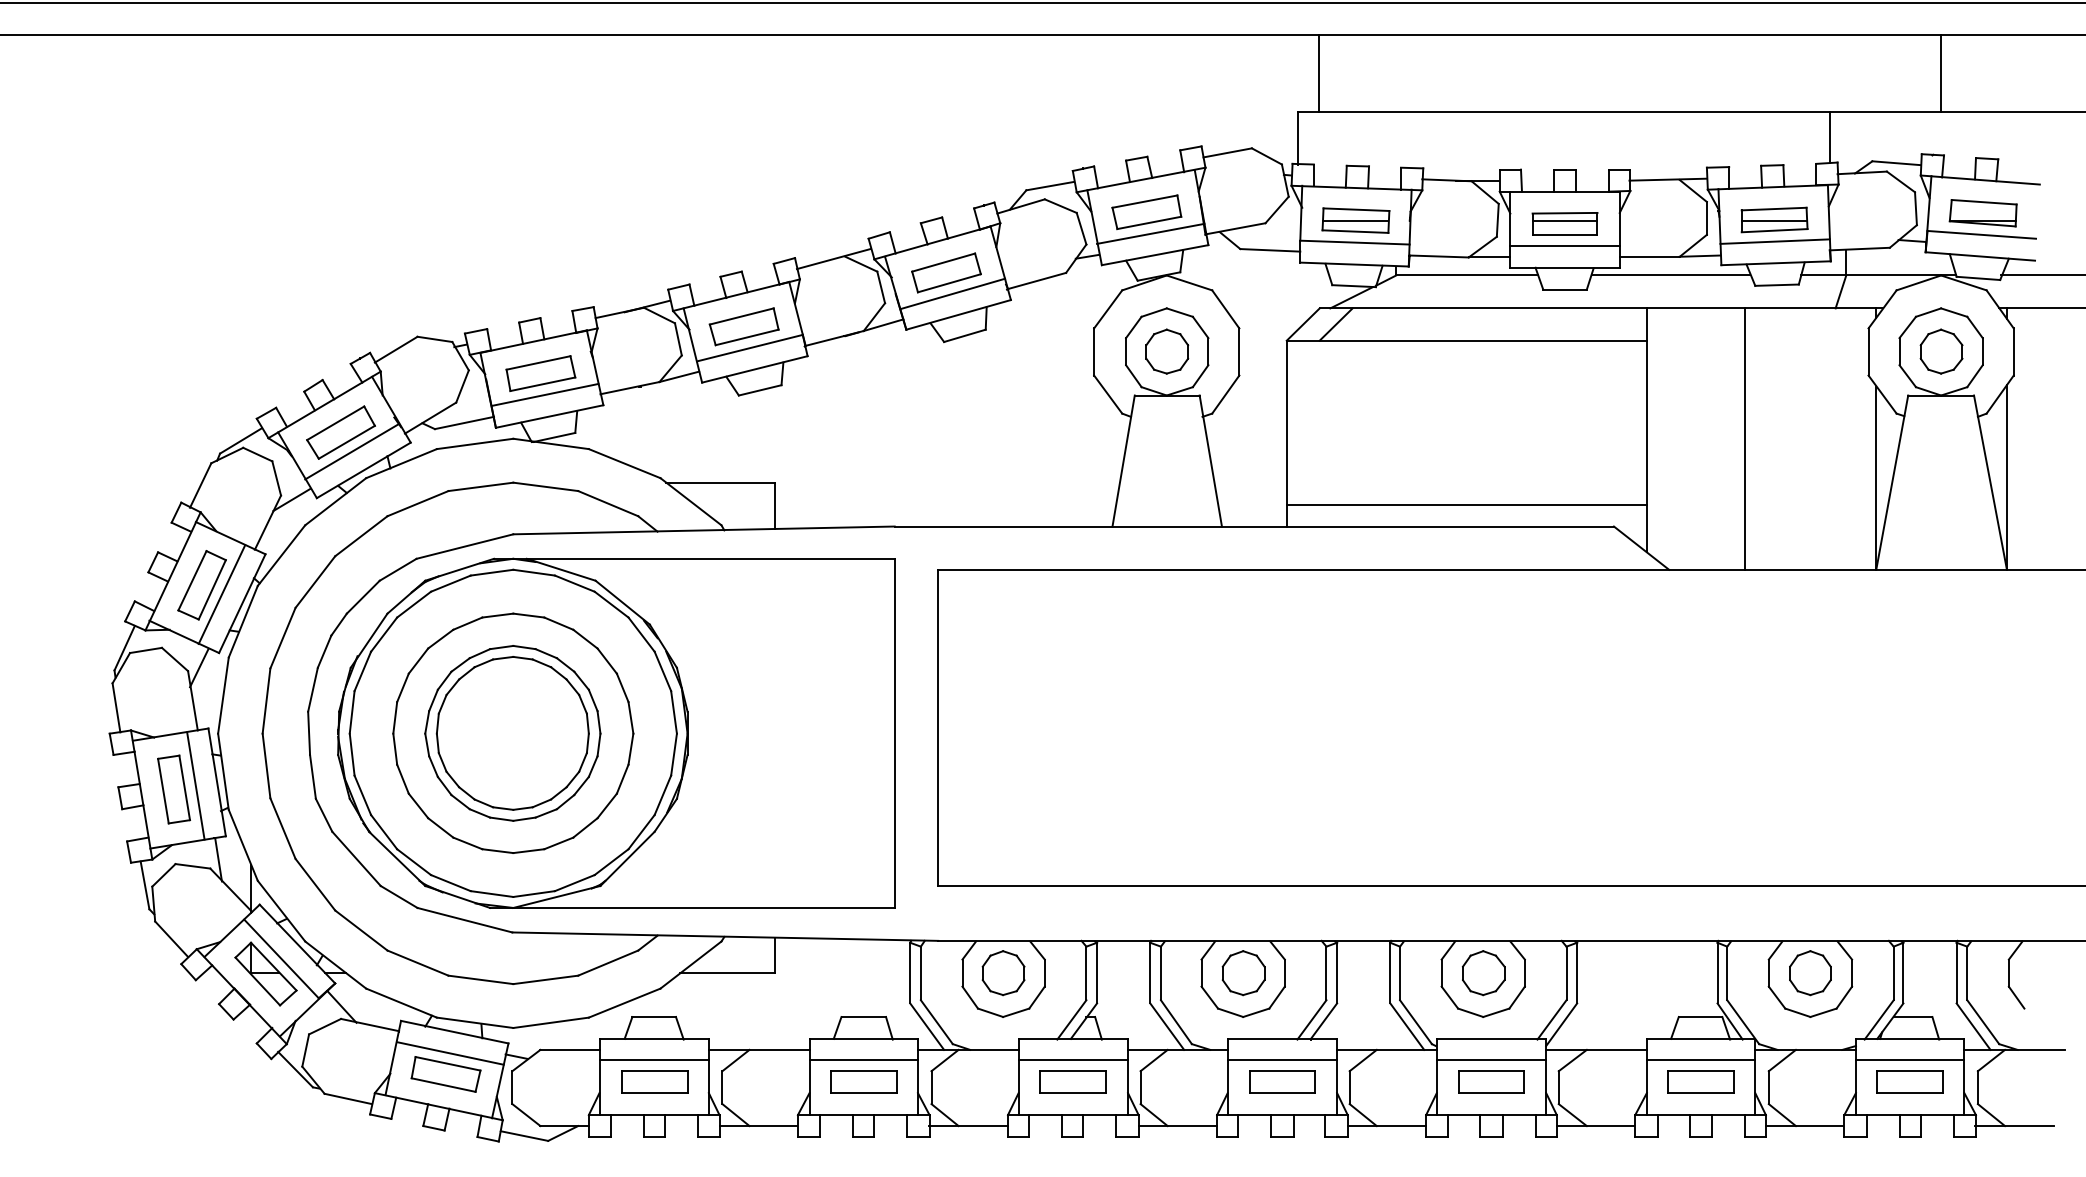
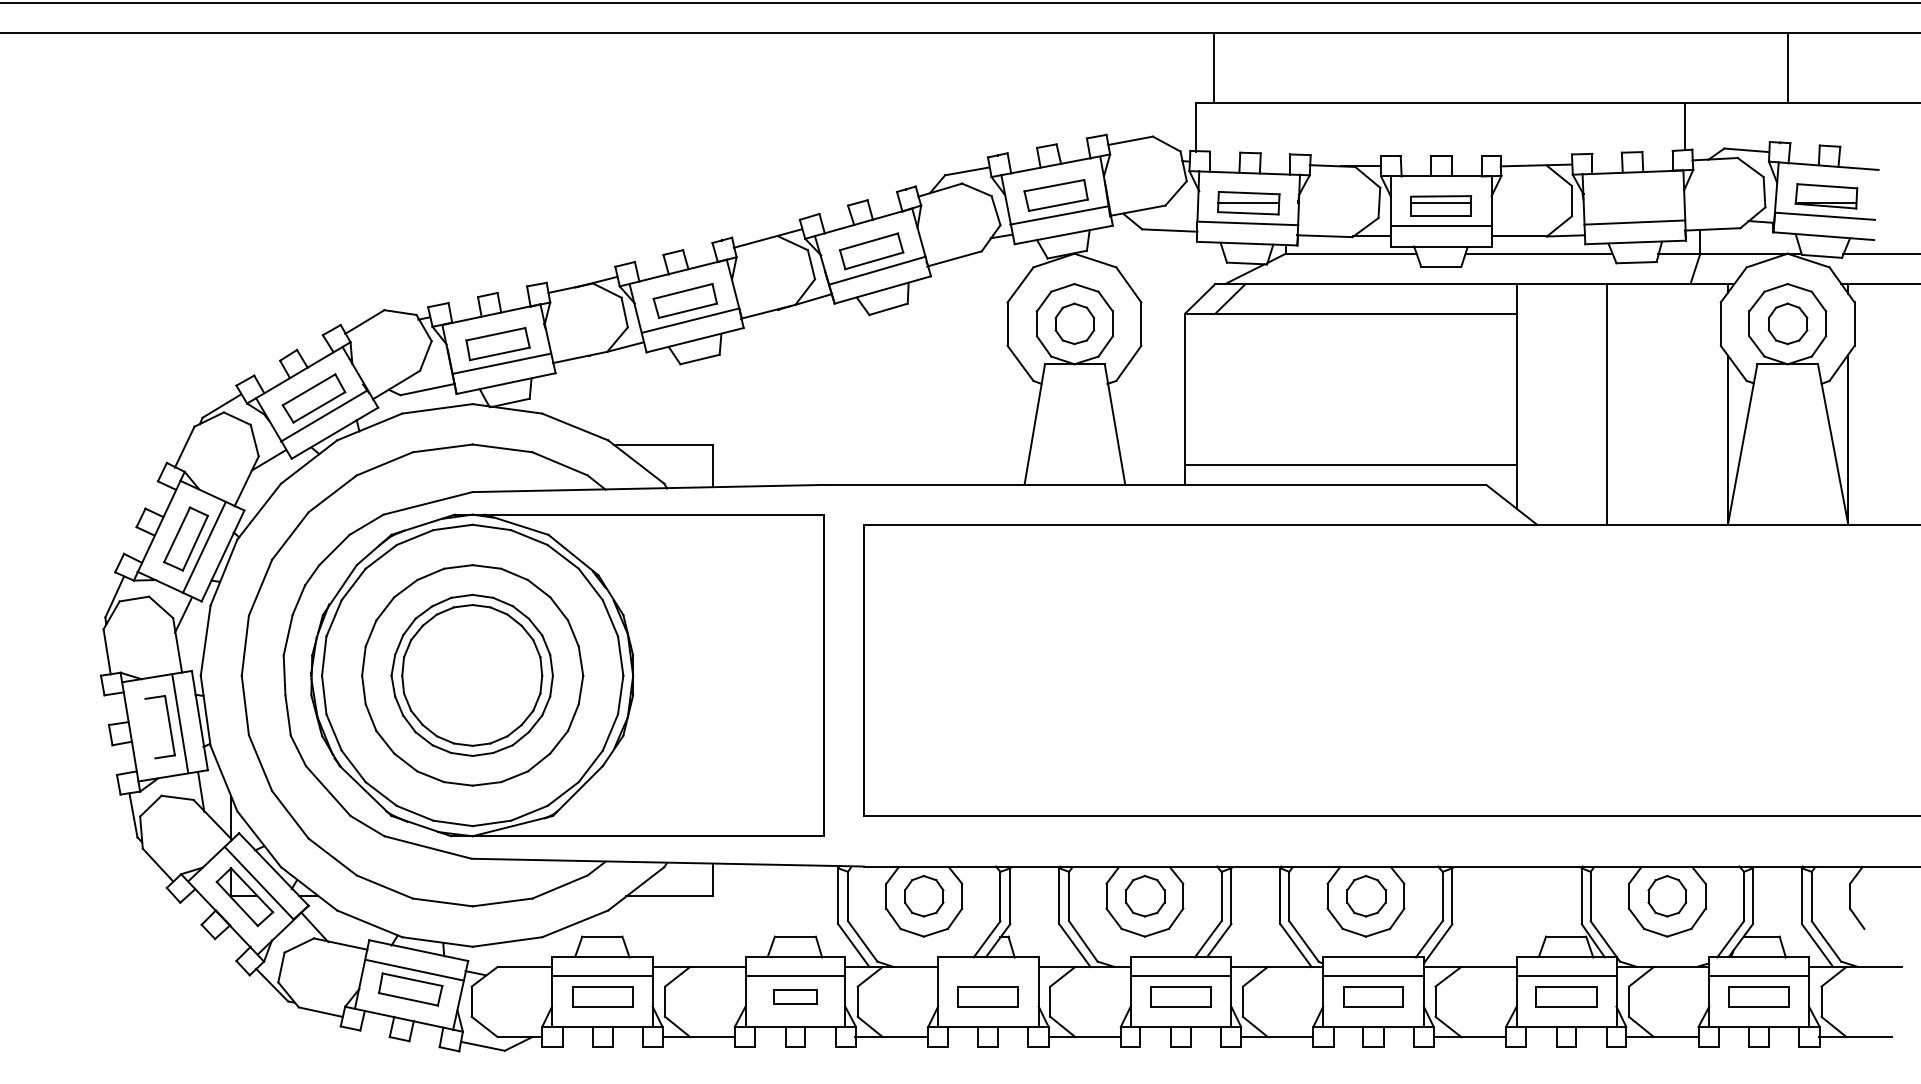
part: (1774, 219) -> (1634, 202), removed
line: (163, 790) -> (150, 728), removed
line: (1073, 1060) -> (988, 976), removed
part: (863, 1081) -> (795, 996), size x0.7

